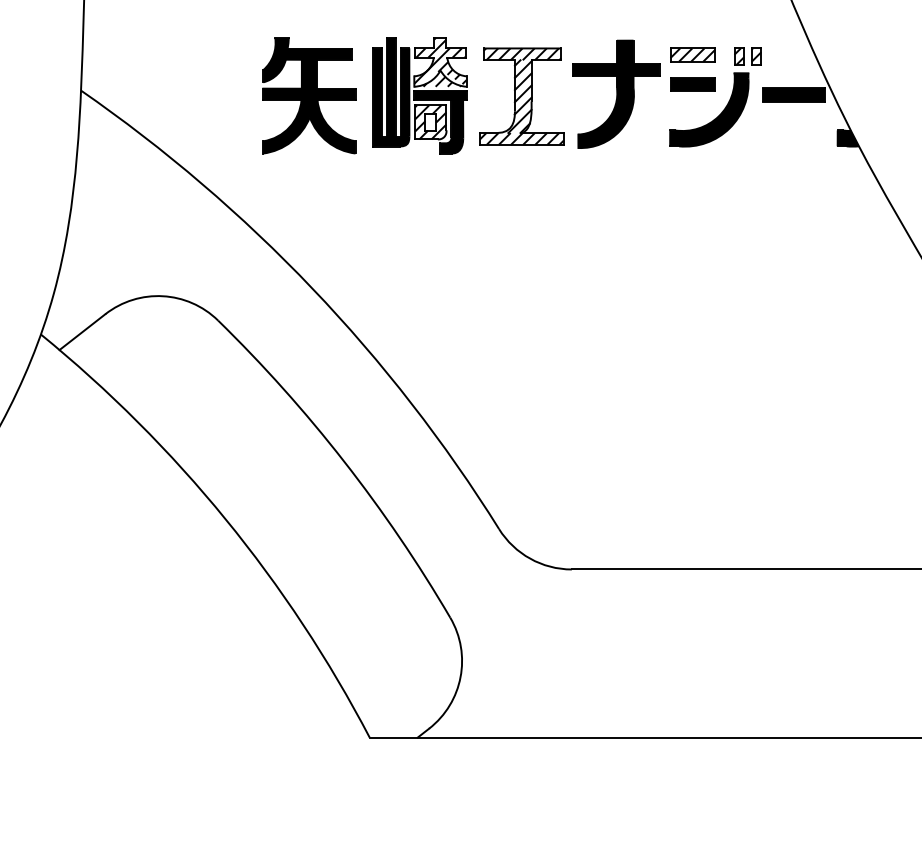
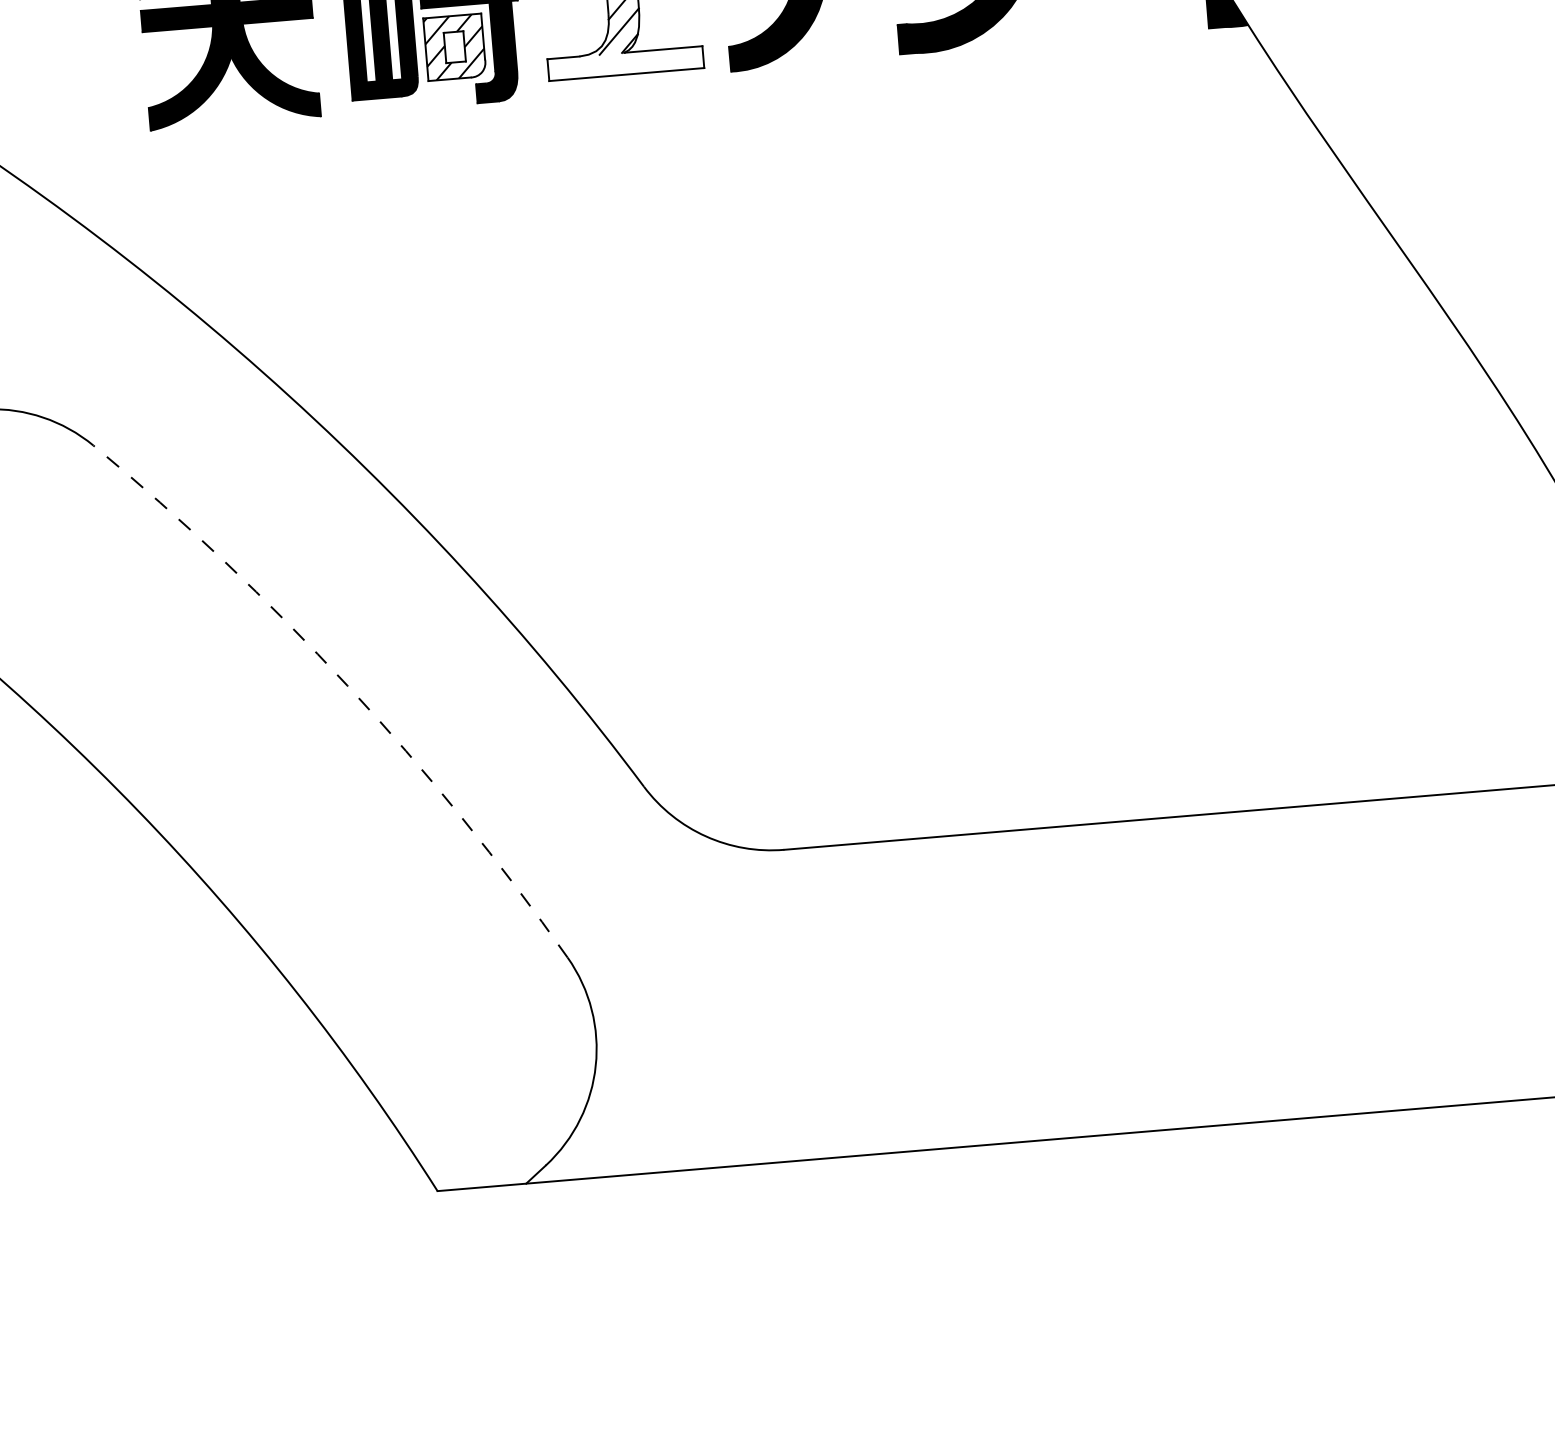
hatch: (522, 138) -> (626, 62), removed
arc: (344, 461) -> (348, 685), solid -> dashed

